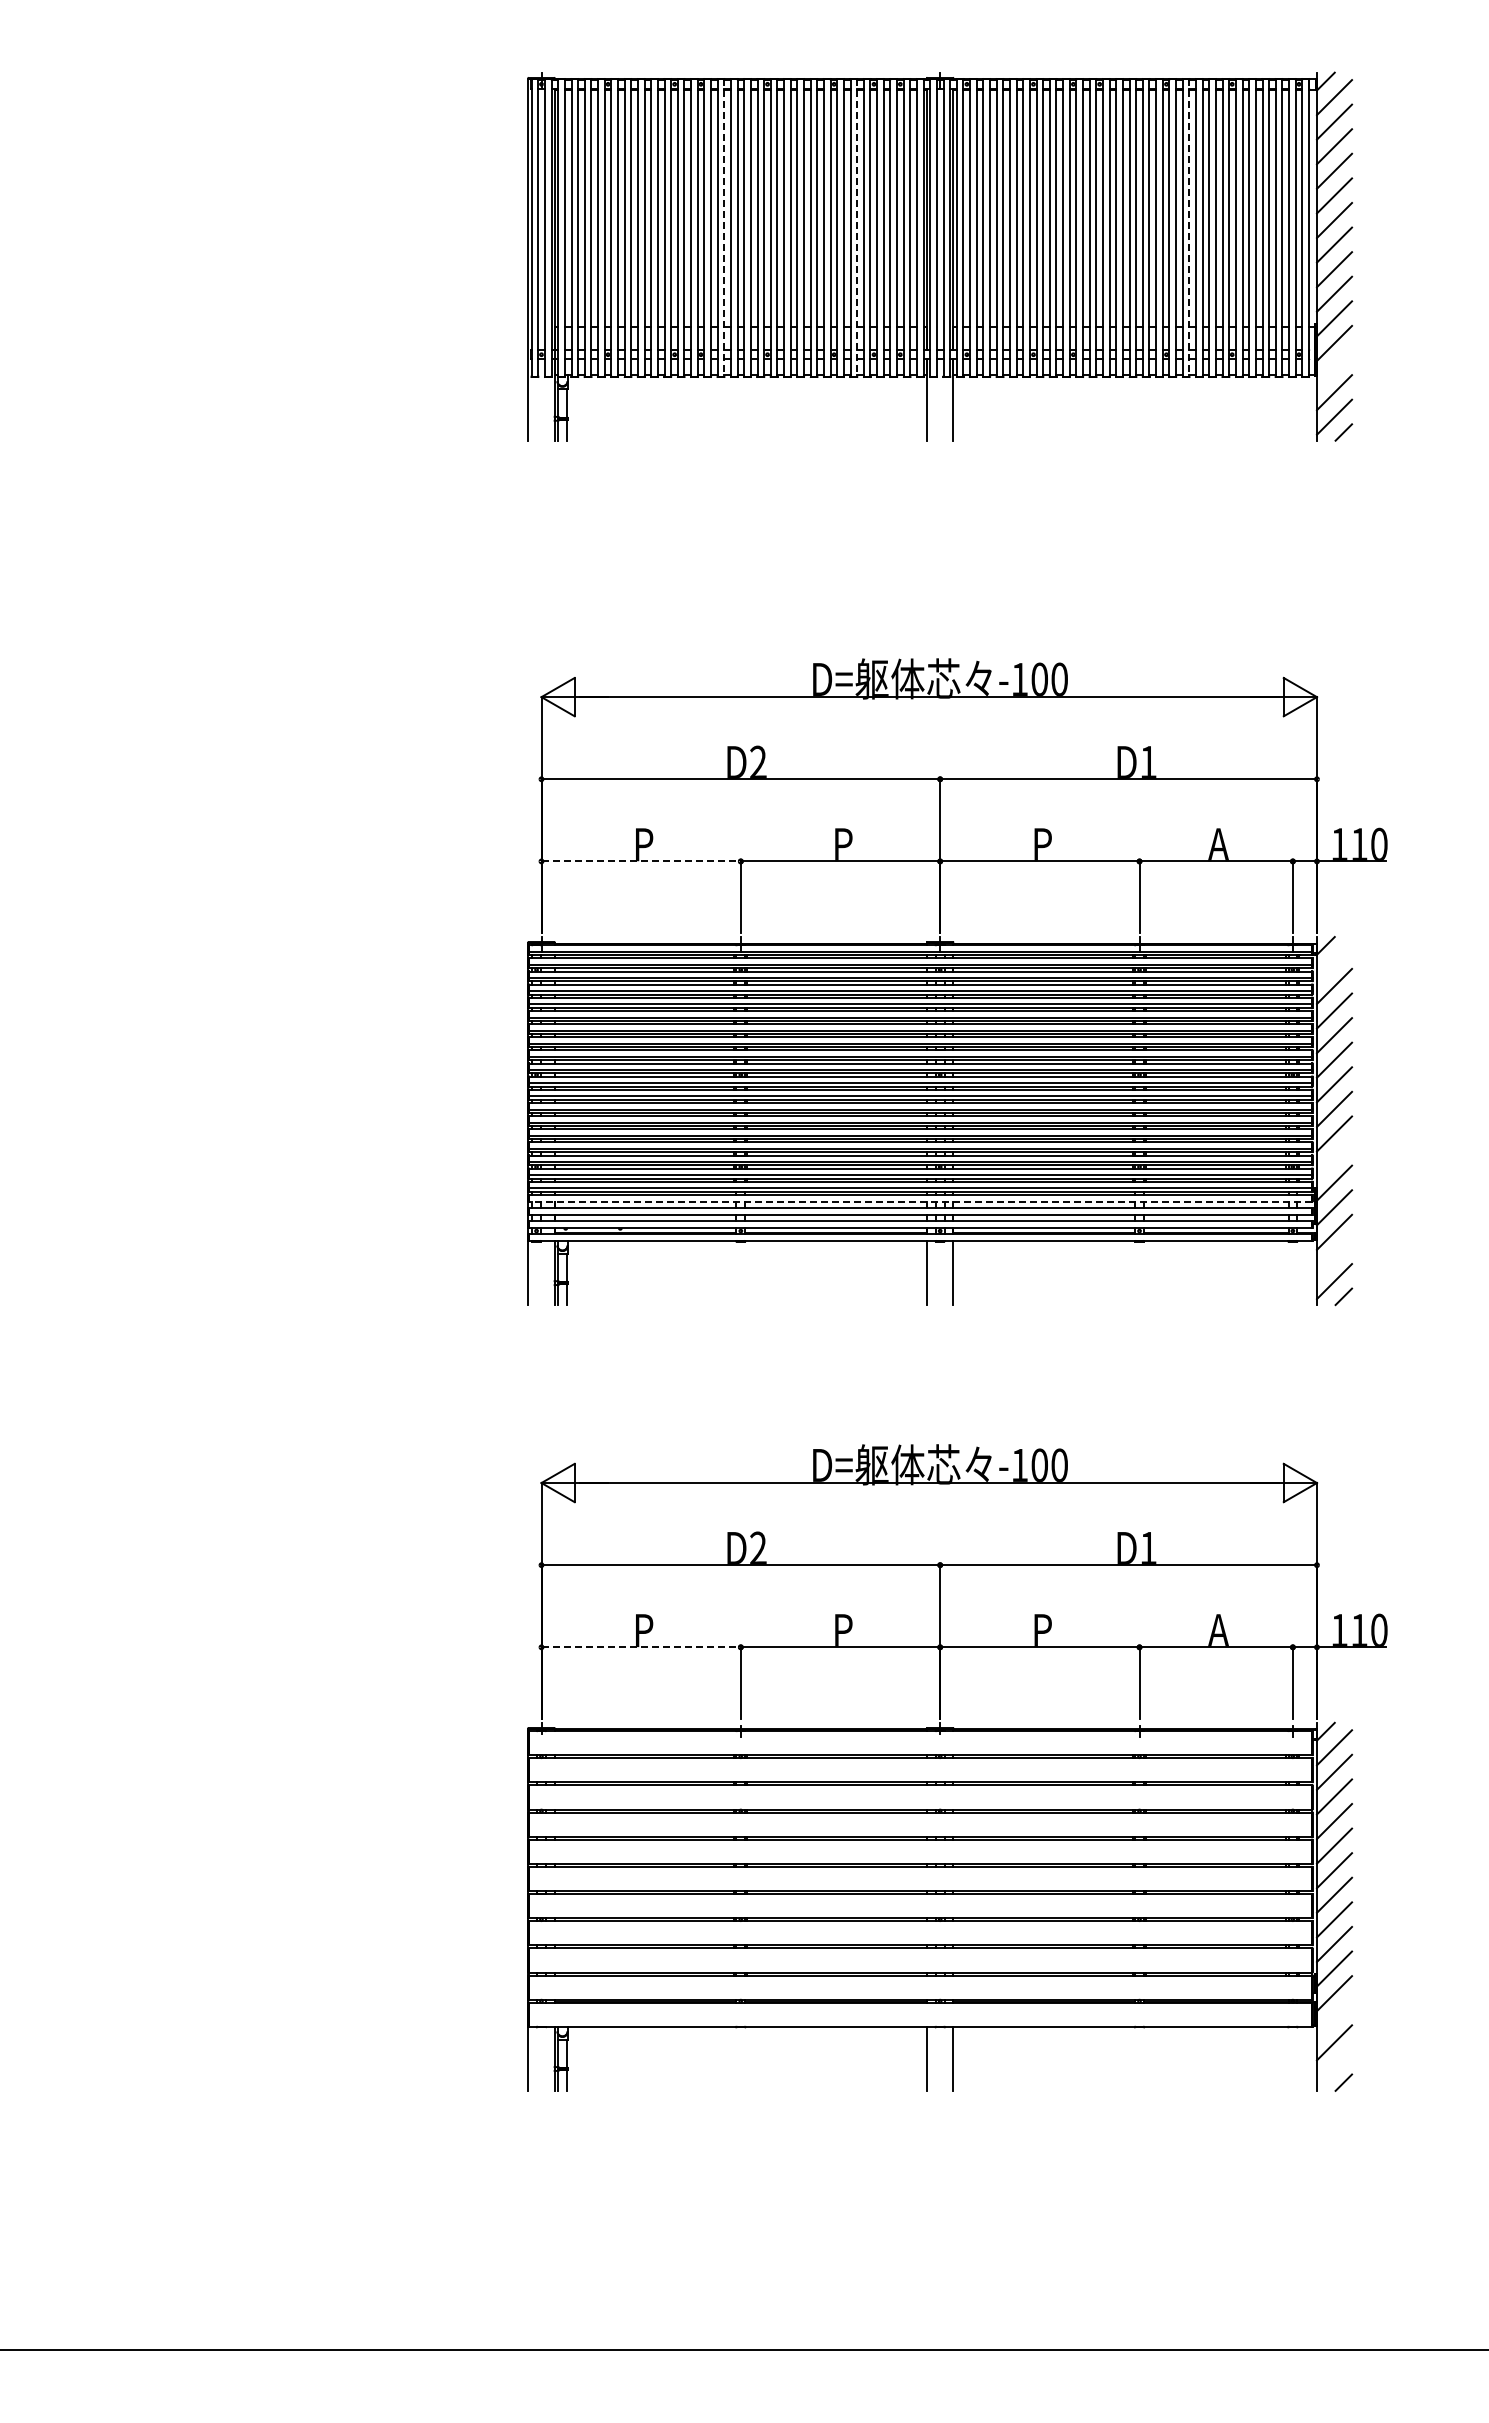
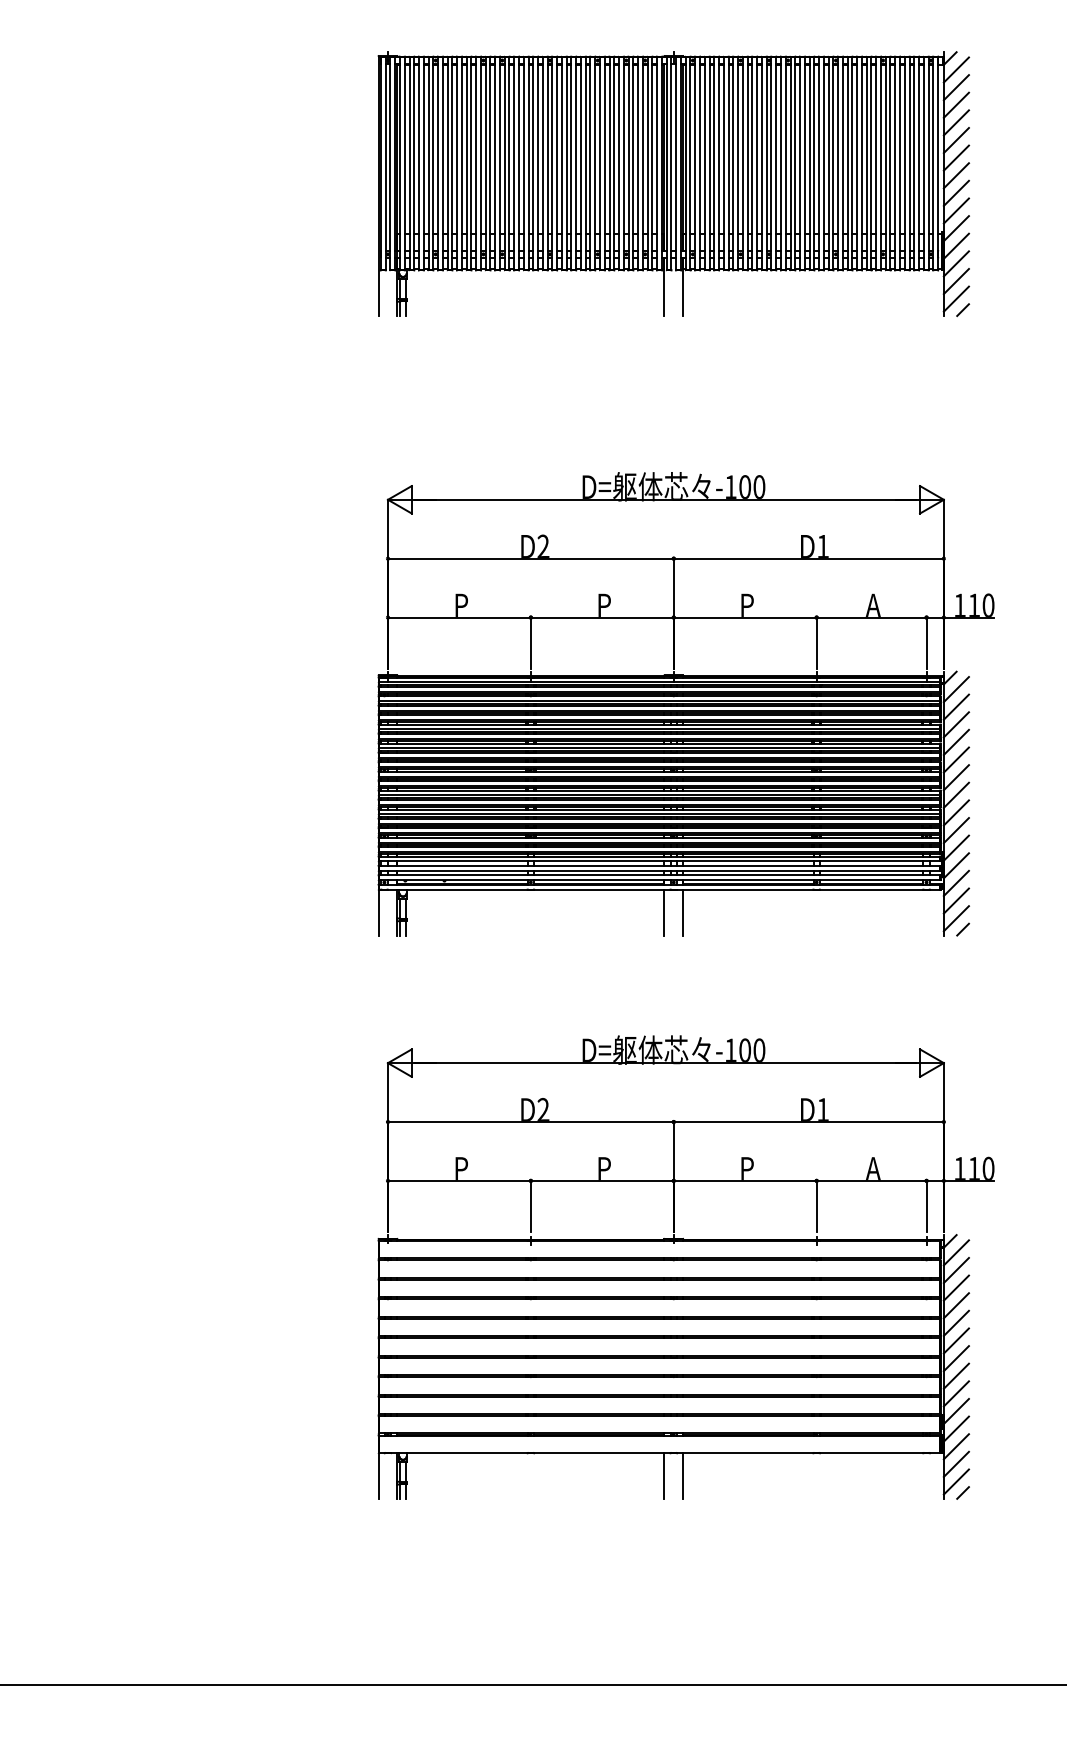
line: (724, 228) -> (519, 163), dashed -> solid
line: (857, 228) -> (614, 163), dashed -> solid
line: (1189, 228) -> (852, 163), dashed -> solid
line: (1334, 367) -> (956, 263), added
line: (641, 861) -> (459, 617), dashed -> solid
line: (1334, 961) -> (956, 689), added
line: (1334, 1158) -> (956, 830), added
line: (920, 1201) -> (659, 861), dashed -> solid
line: (1334, 1256) -> (956, 900), added
line: (641, 1647) -> (459, 1181), dashed -> solid
line: (1334, 2017) -> (956, 1446), added
line: (1334, 2066) -> (956, 1481), added

